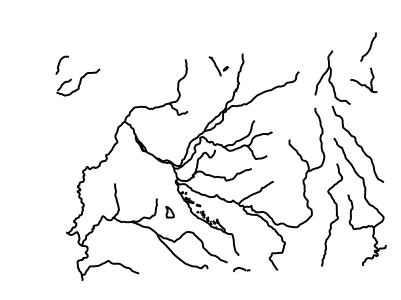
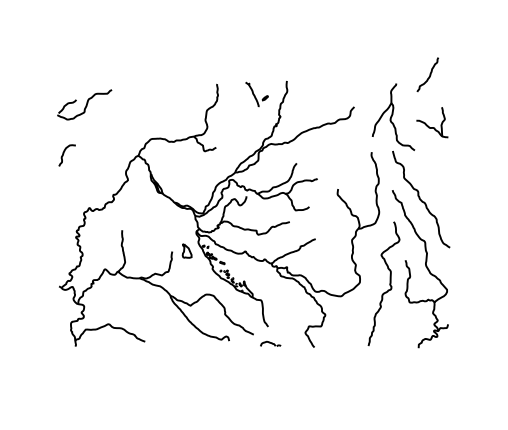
curve: (369, 46) -> (429, 74), moved
curve: (59, 63) -> (64, 153), moved
part: (169, 211) -> (186, 250), moved

